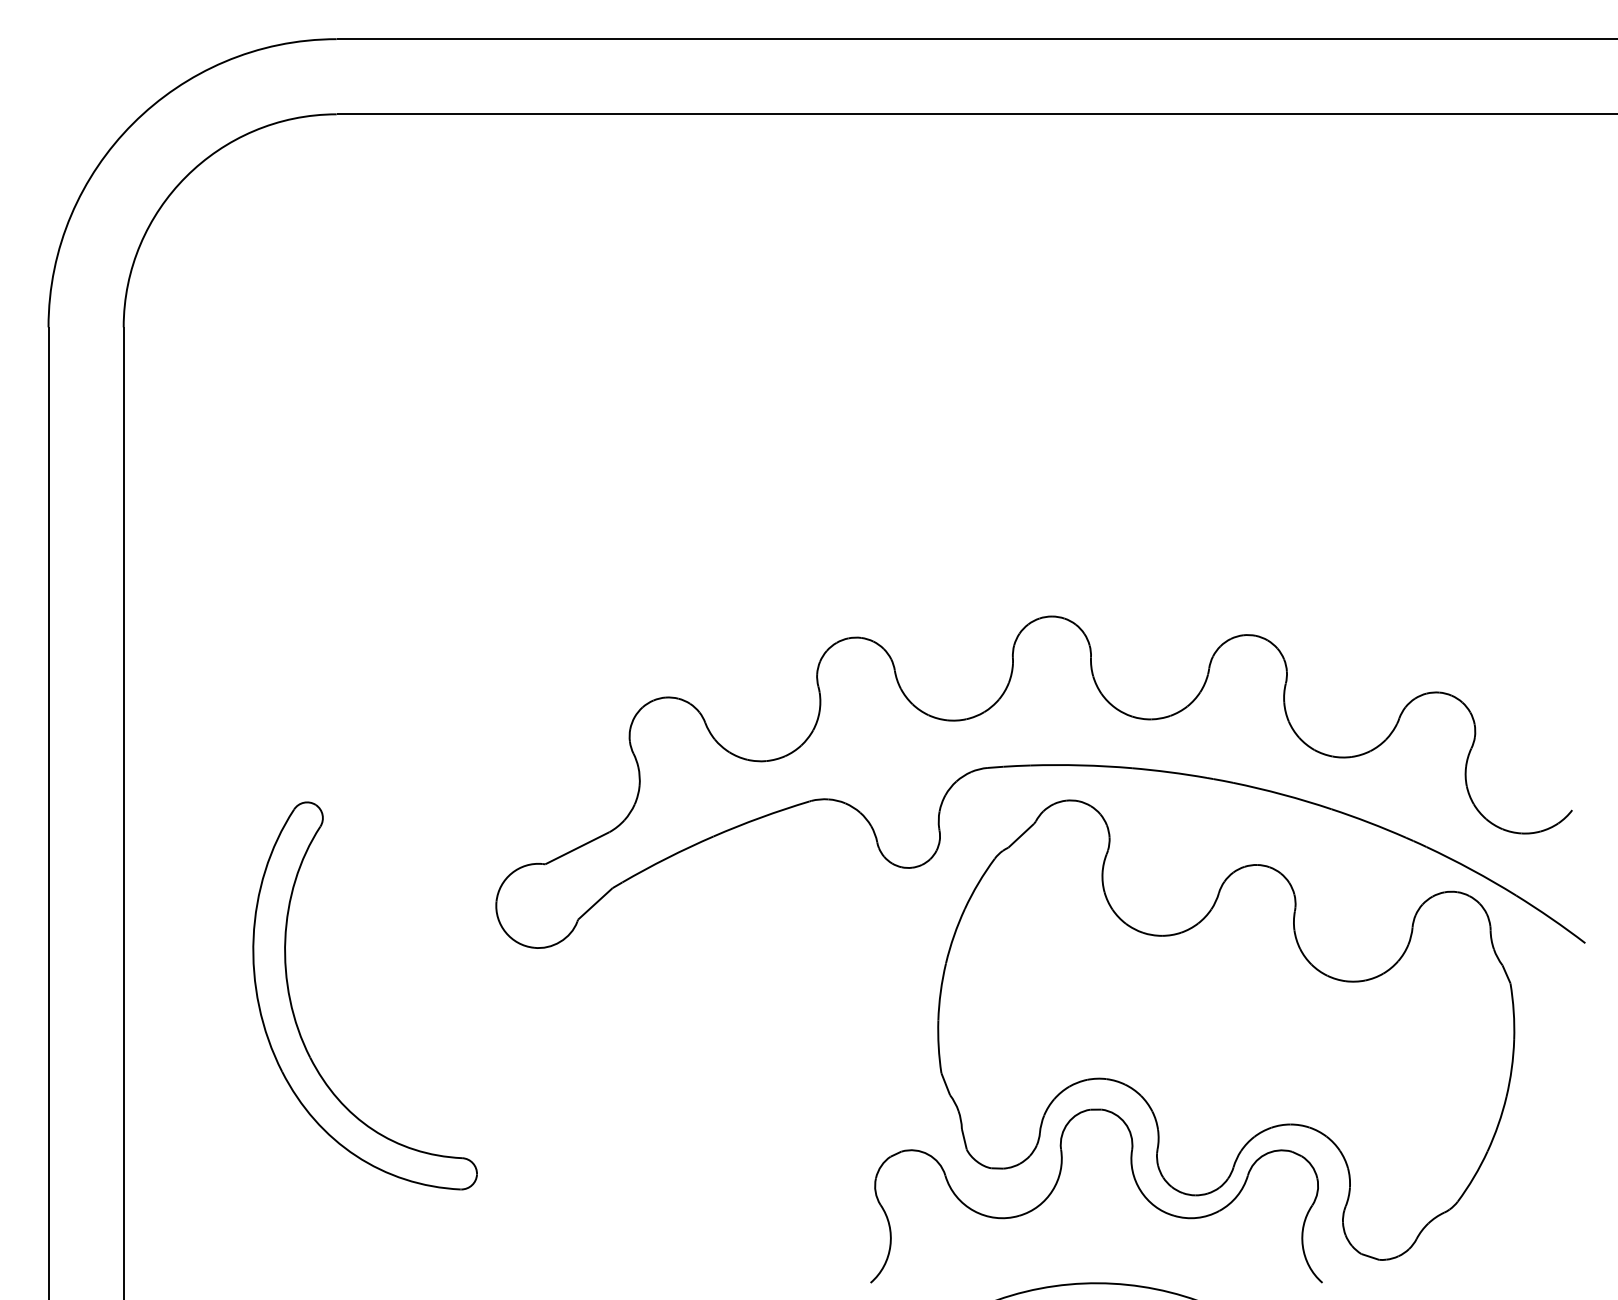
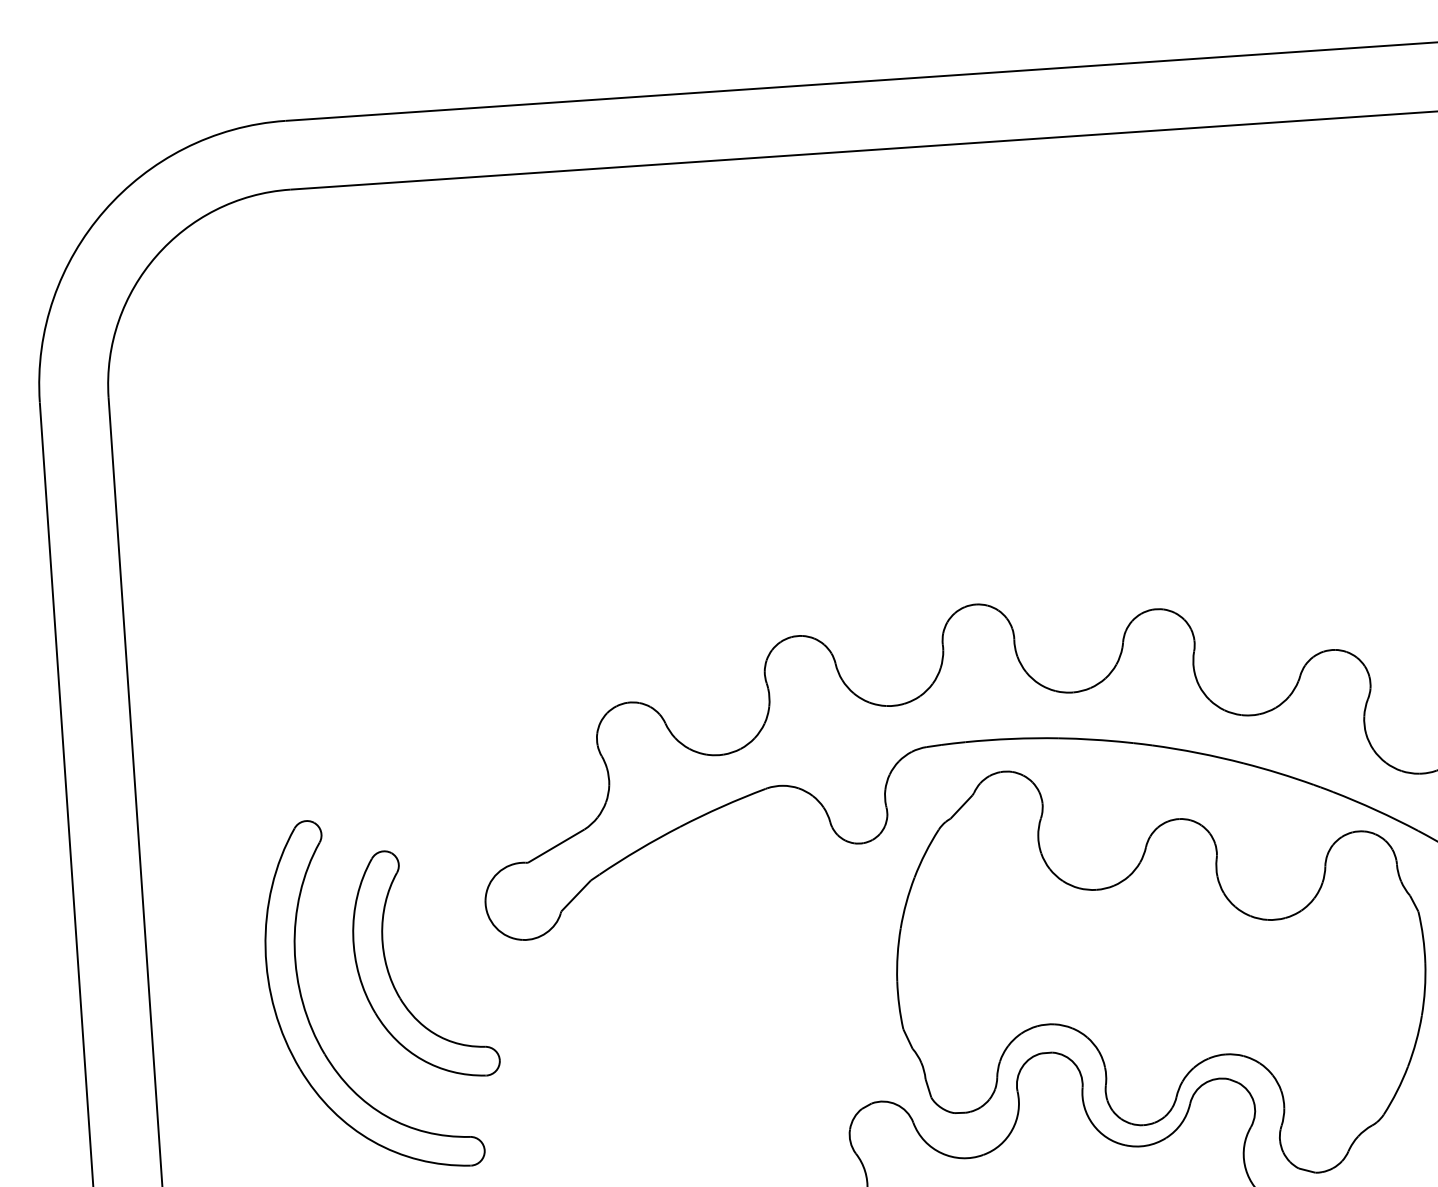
part: (387, 975) -> (390, 974), added

